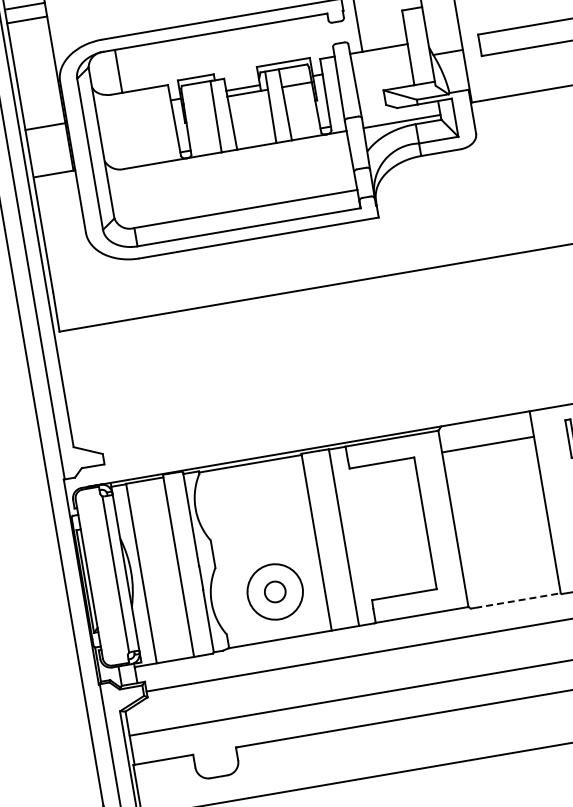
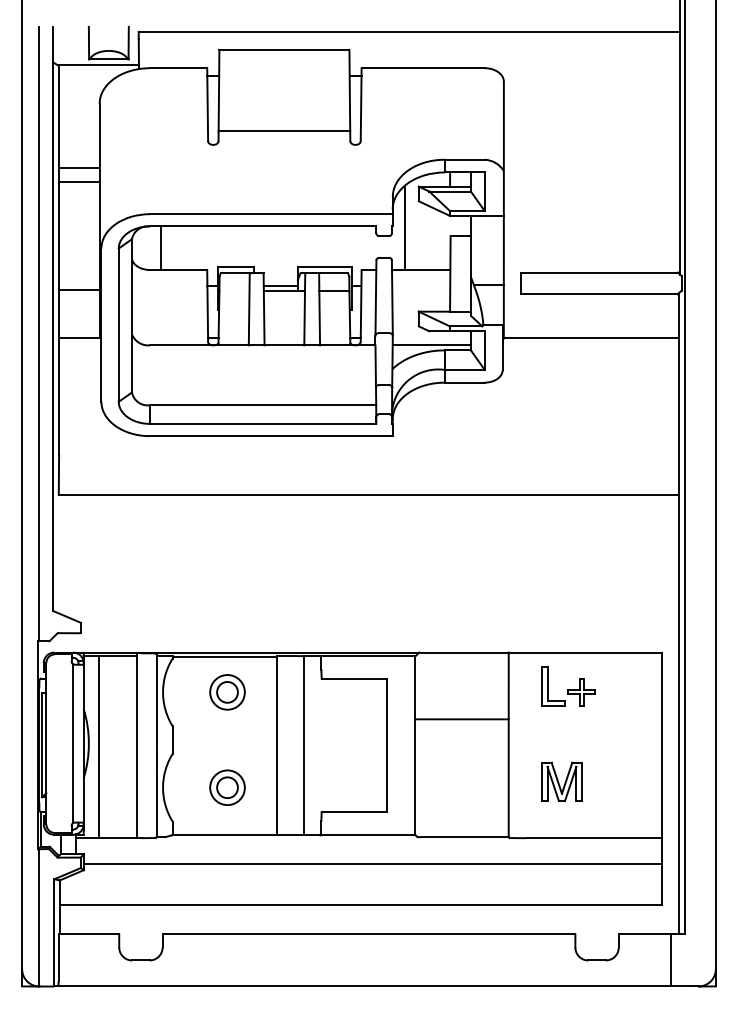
line: (487, 444) -> (461, 719), moved
part: (259, 498) -> (227, 692), added
circle: (275, 591) -> (227, 787), size x0.62
line: (518, 600) -> (465, 837), dashed -> solid

